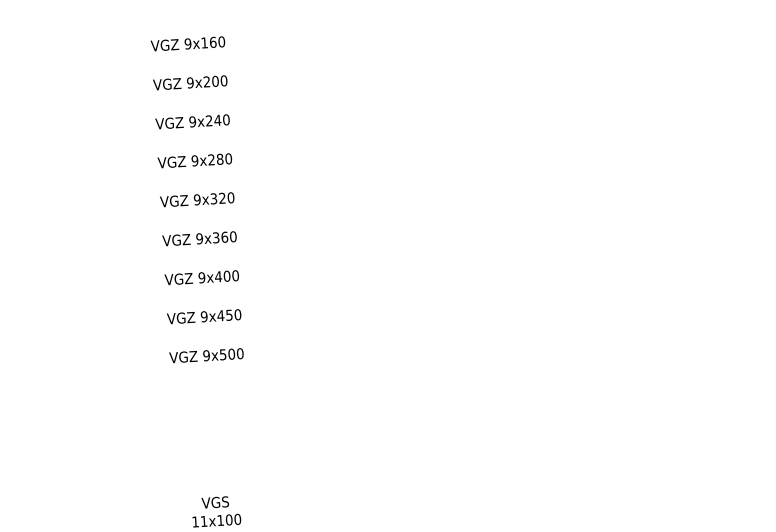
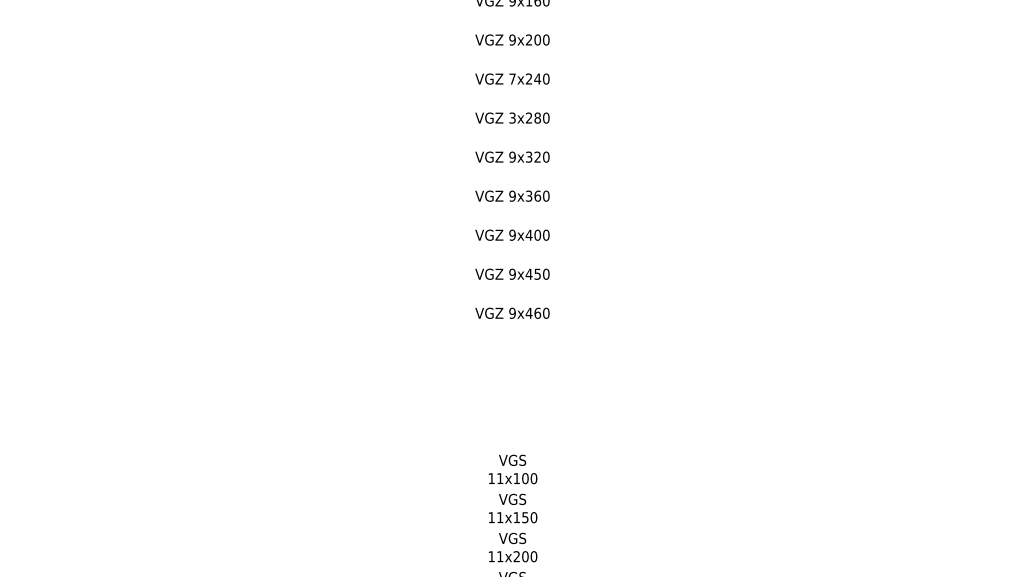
text: (192, 121) -> (512, 78), 9x240 -> 7x240
text: (194, 160) -> (512, 117), 9x280 -> 3x280
text: (227, 353) -> (533, 312), 9x500 -> 9x460

